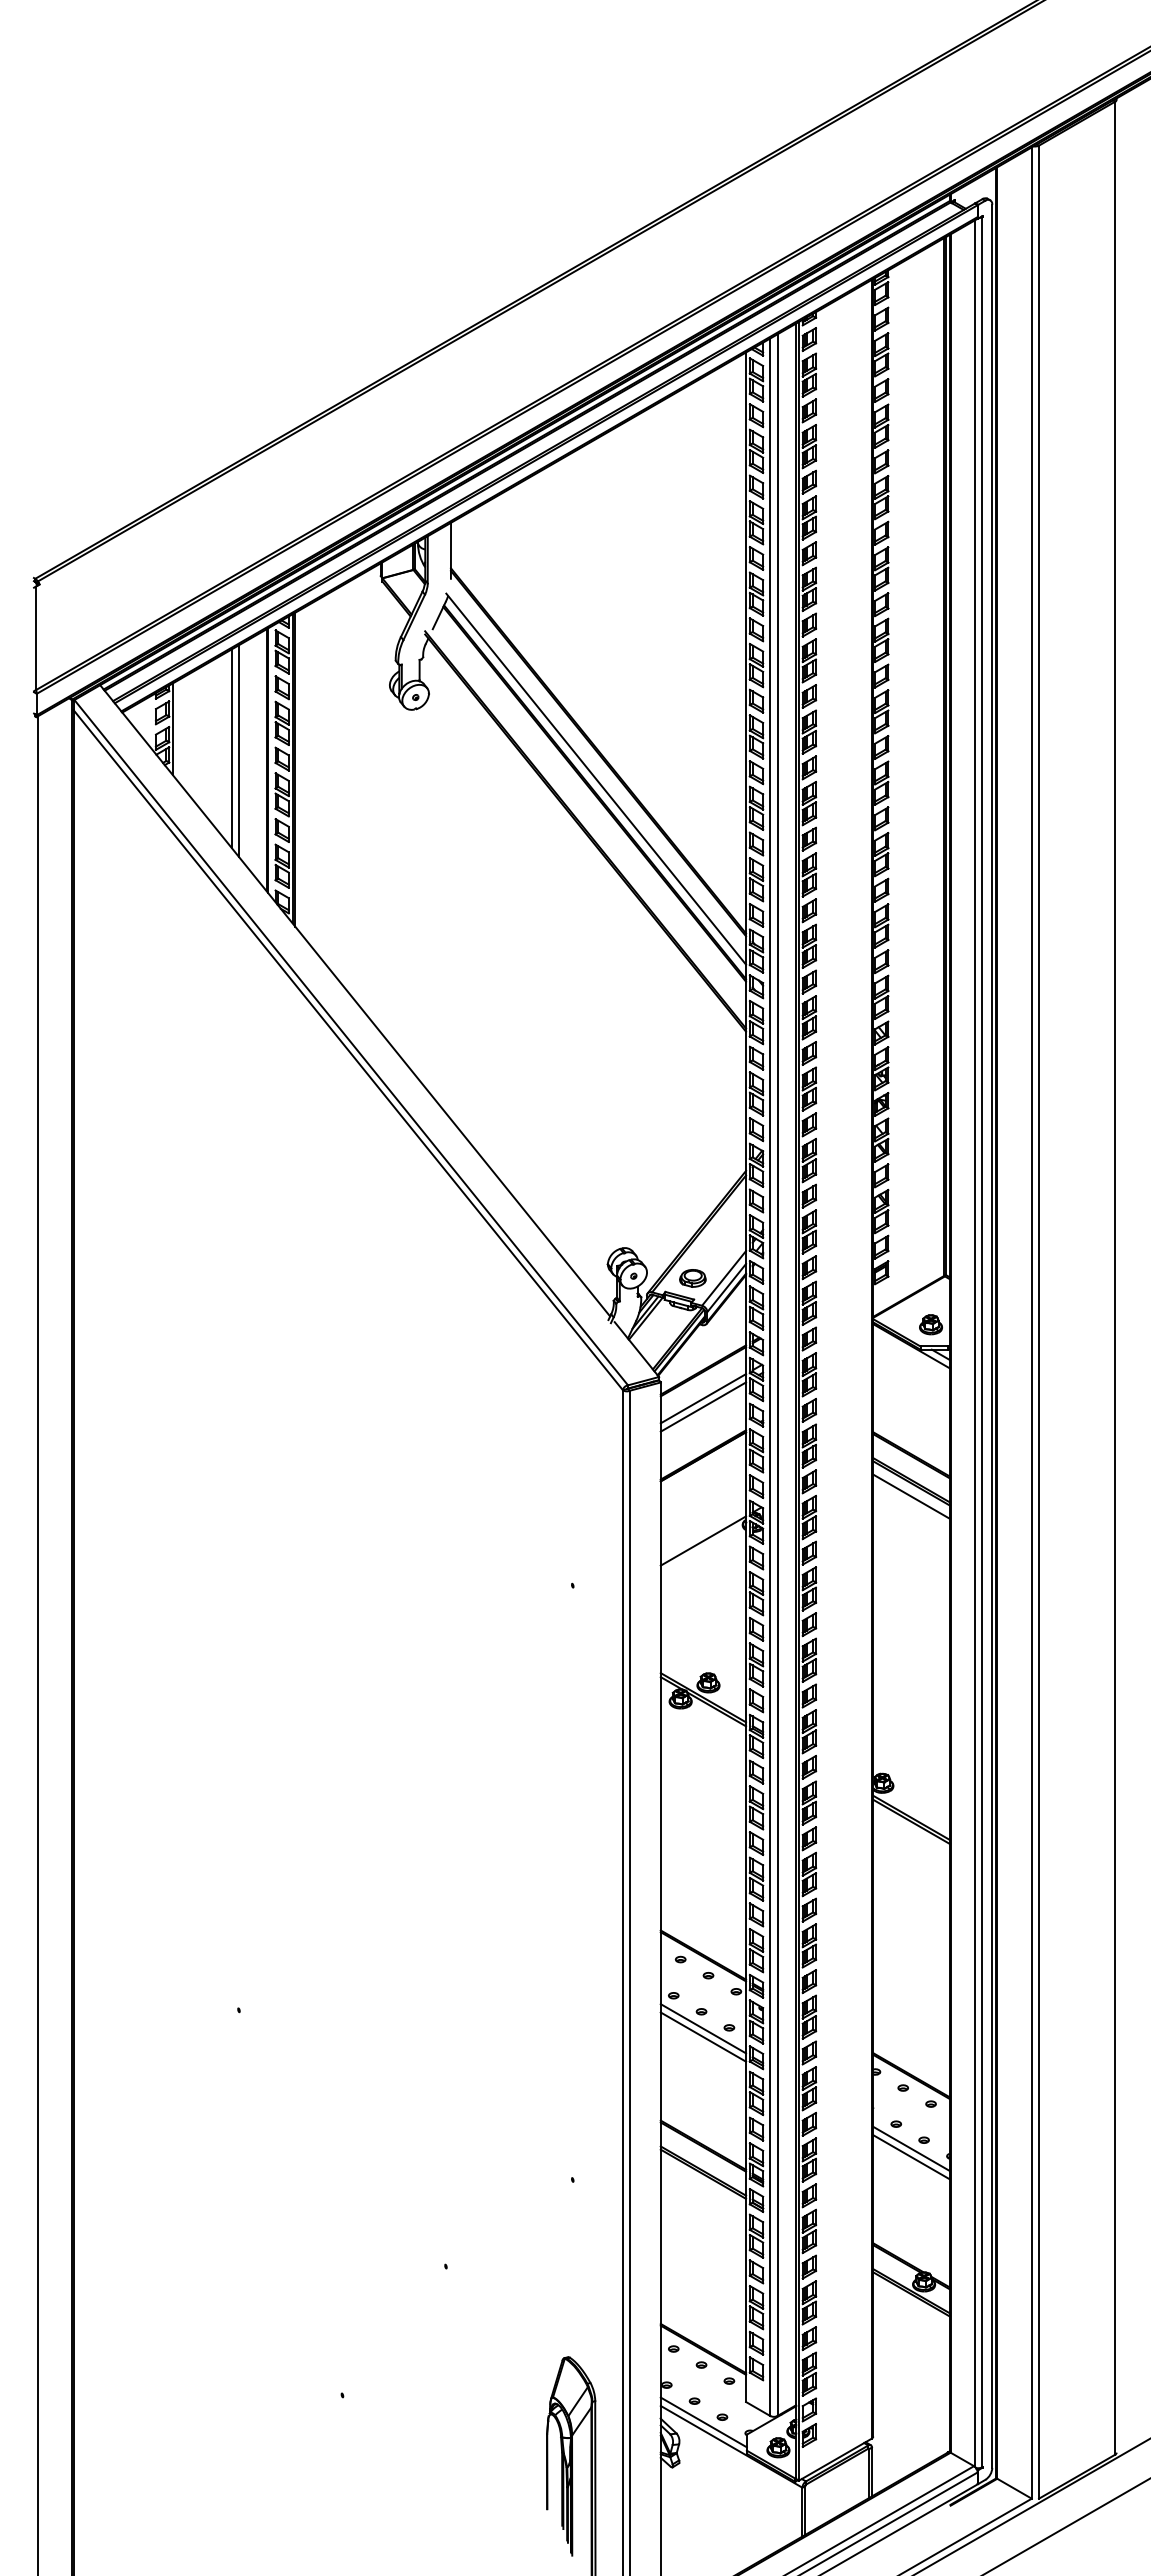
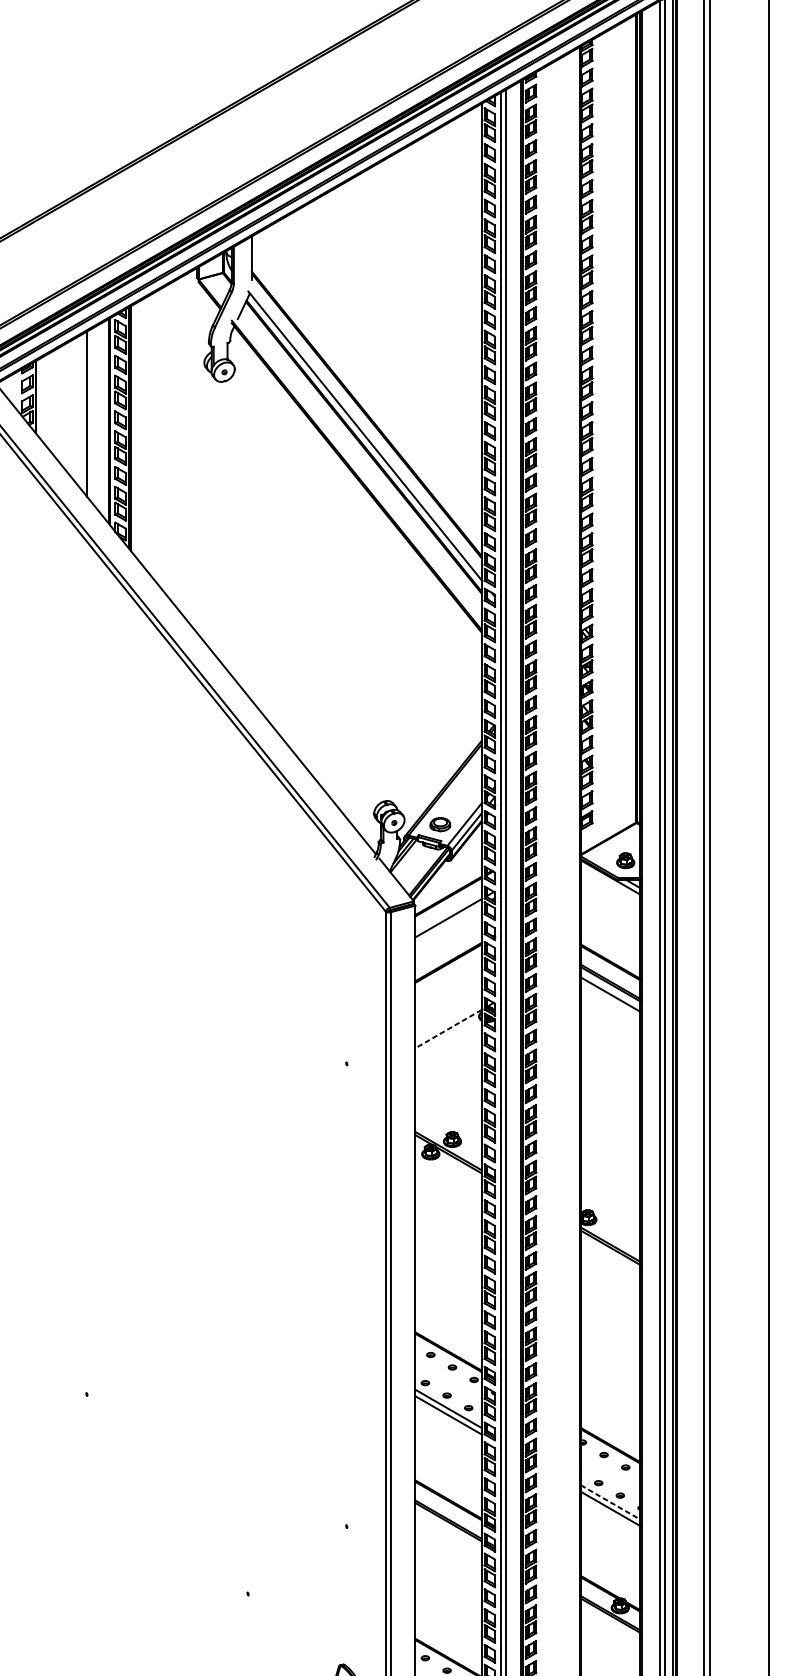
line: (231, 748) -> (81, 412), removed
line: (703, 1406) -> (448, 924), removed
line: (702, 1541) -> (447, 1029), solid -> dashed
line: (912, 2149) -> (611, 1502), solid -> dashed

